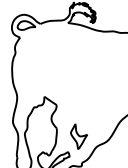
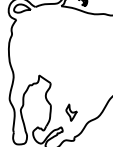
part: (78, 136) -> (71, 112), size x0.7

